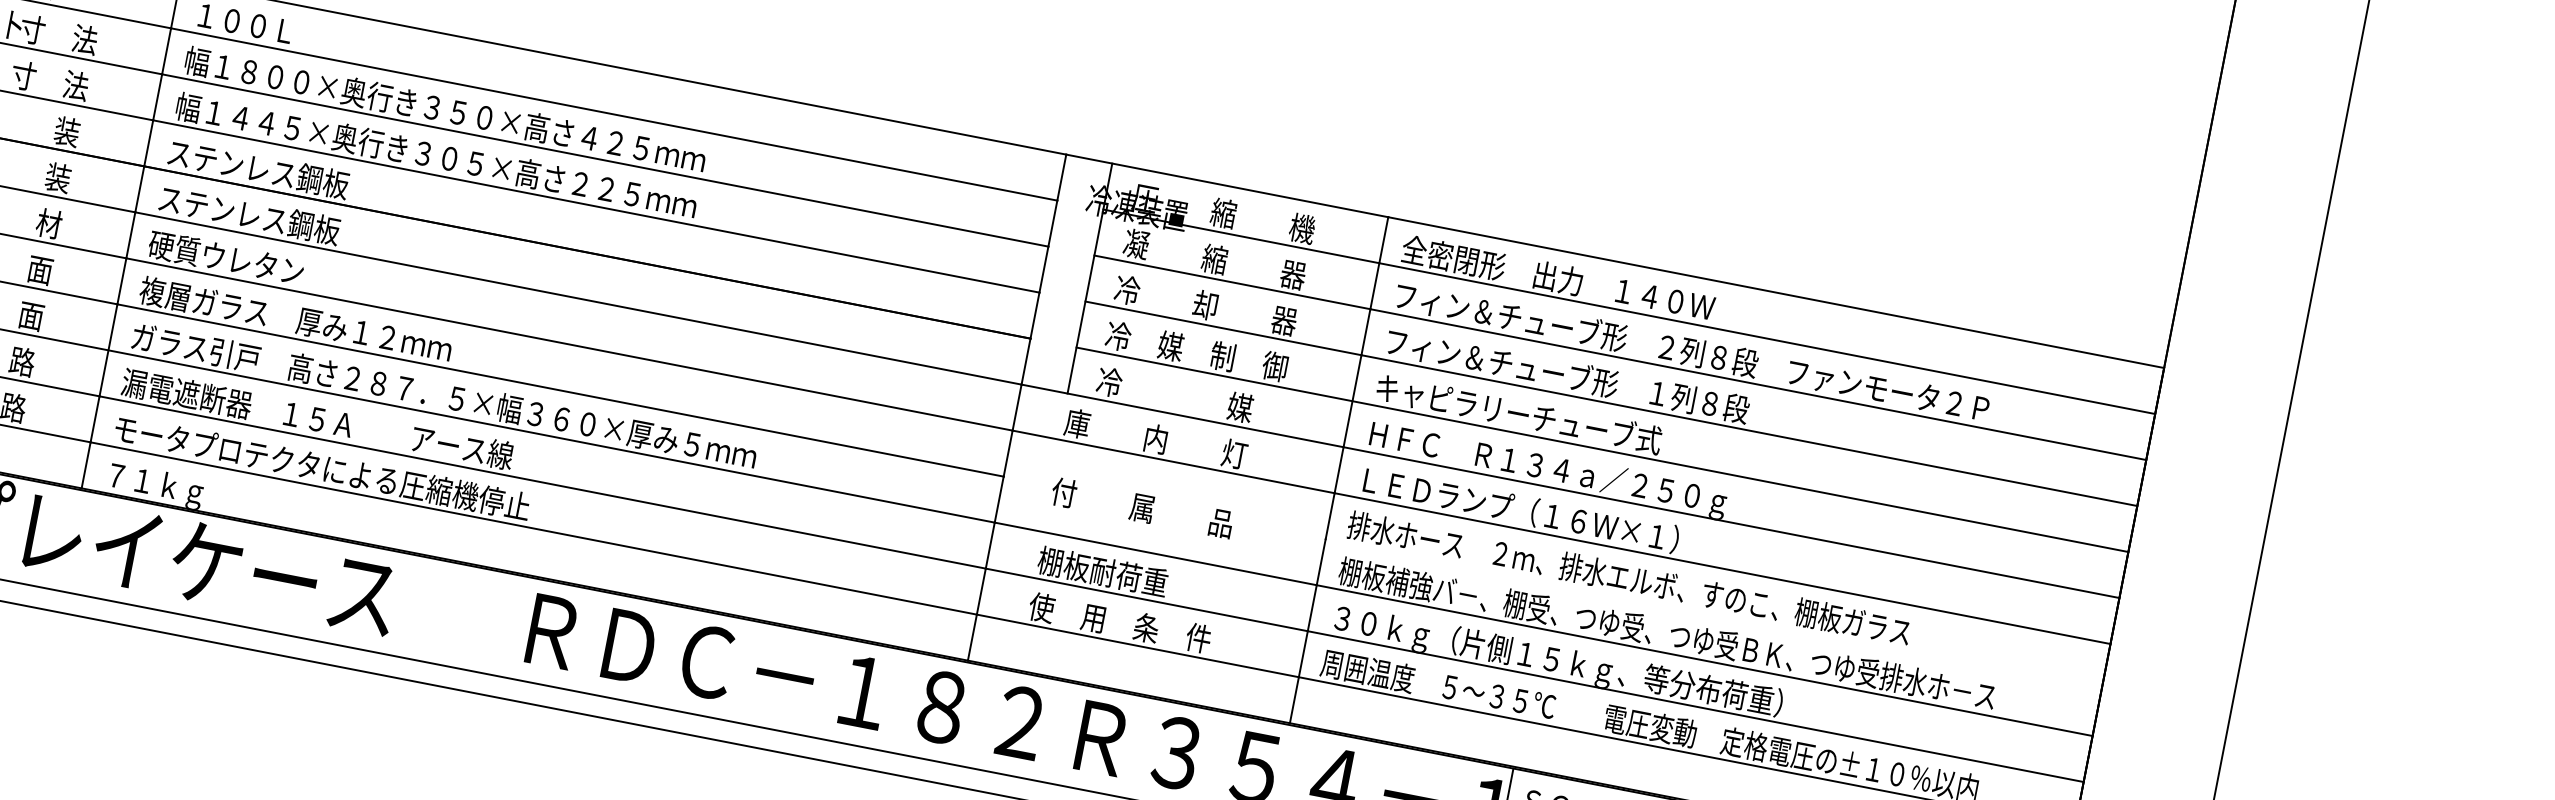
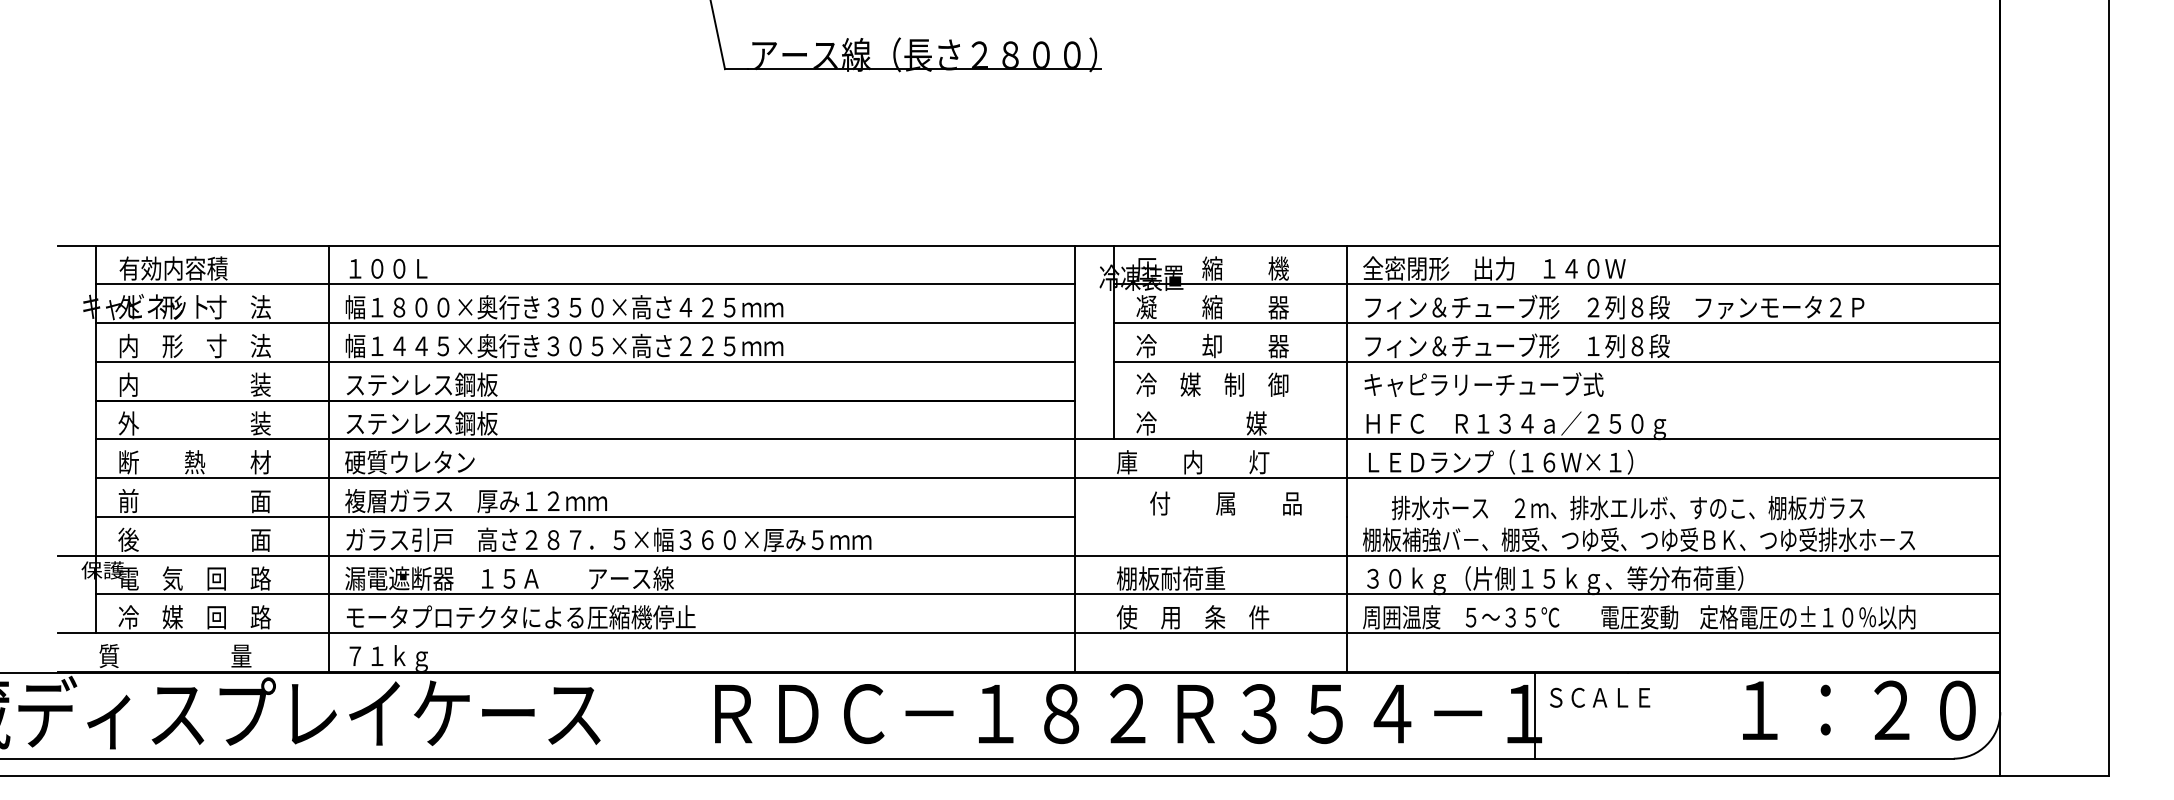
line: (1602, 449) -> (1557, 400), removed
text: (1141, 507) -> (1225, 503), moved
text: (1629, 578) -> (1628, 507), moved

